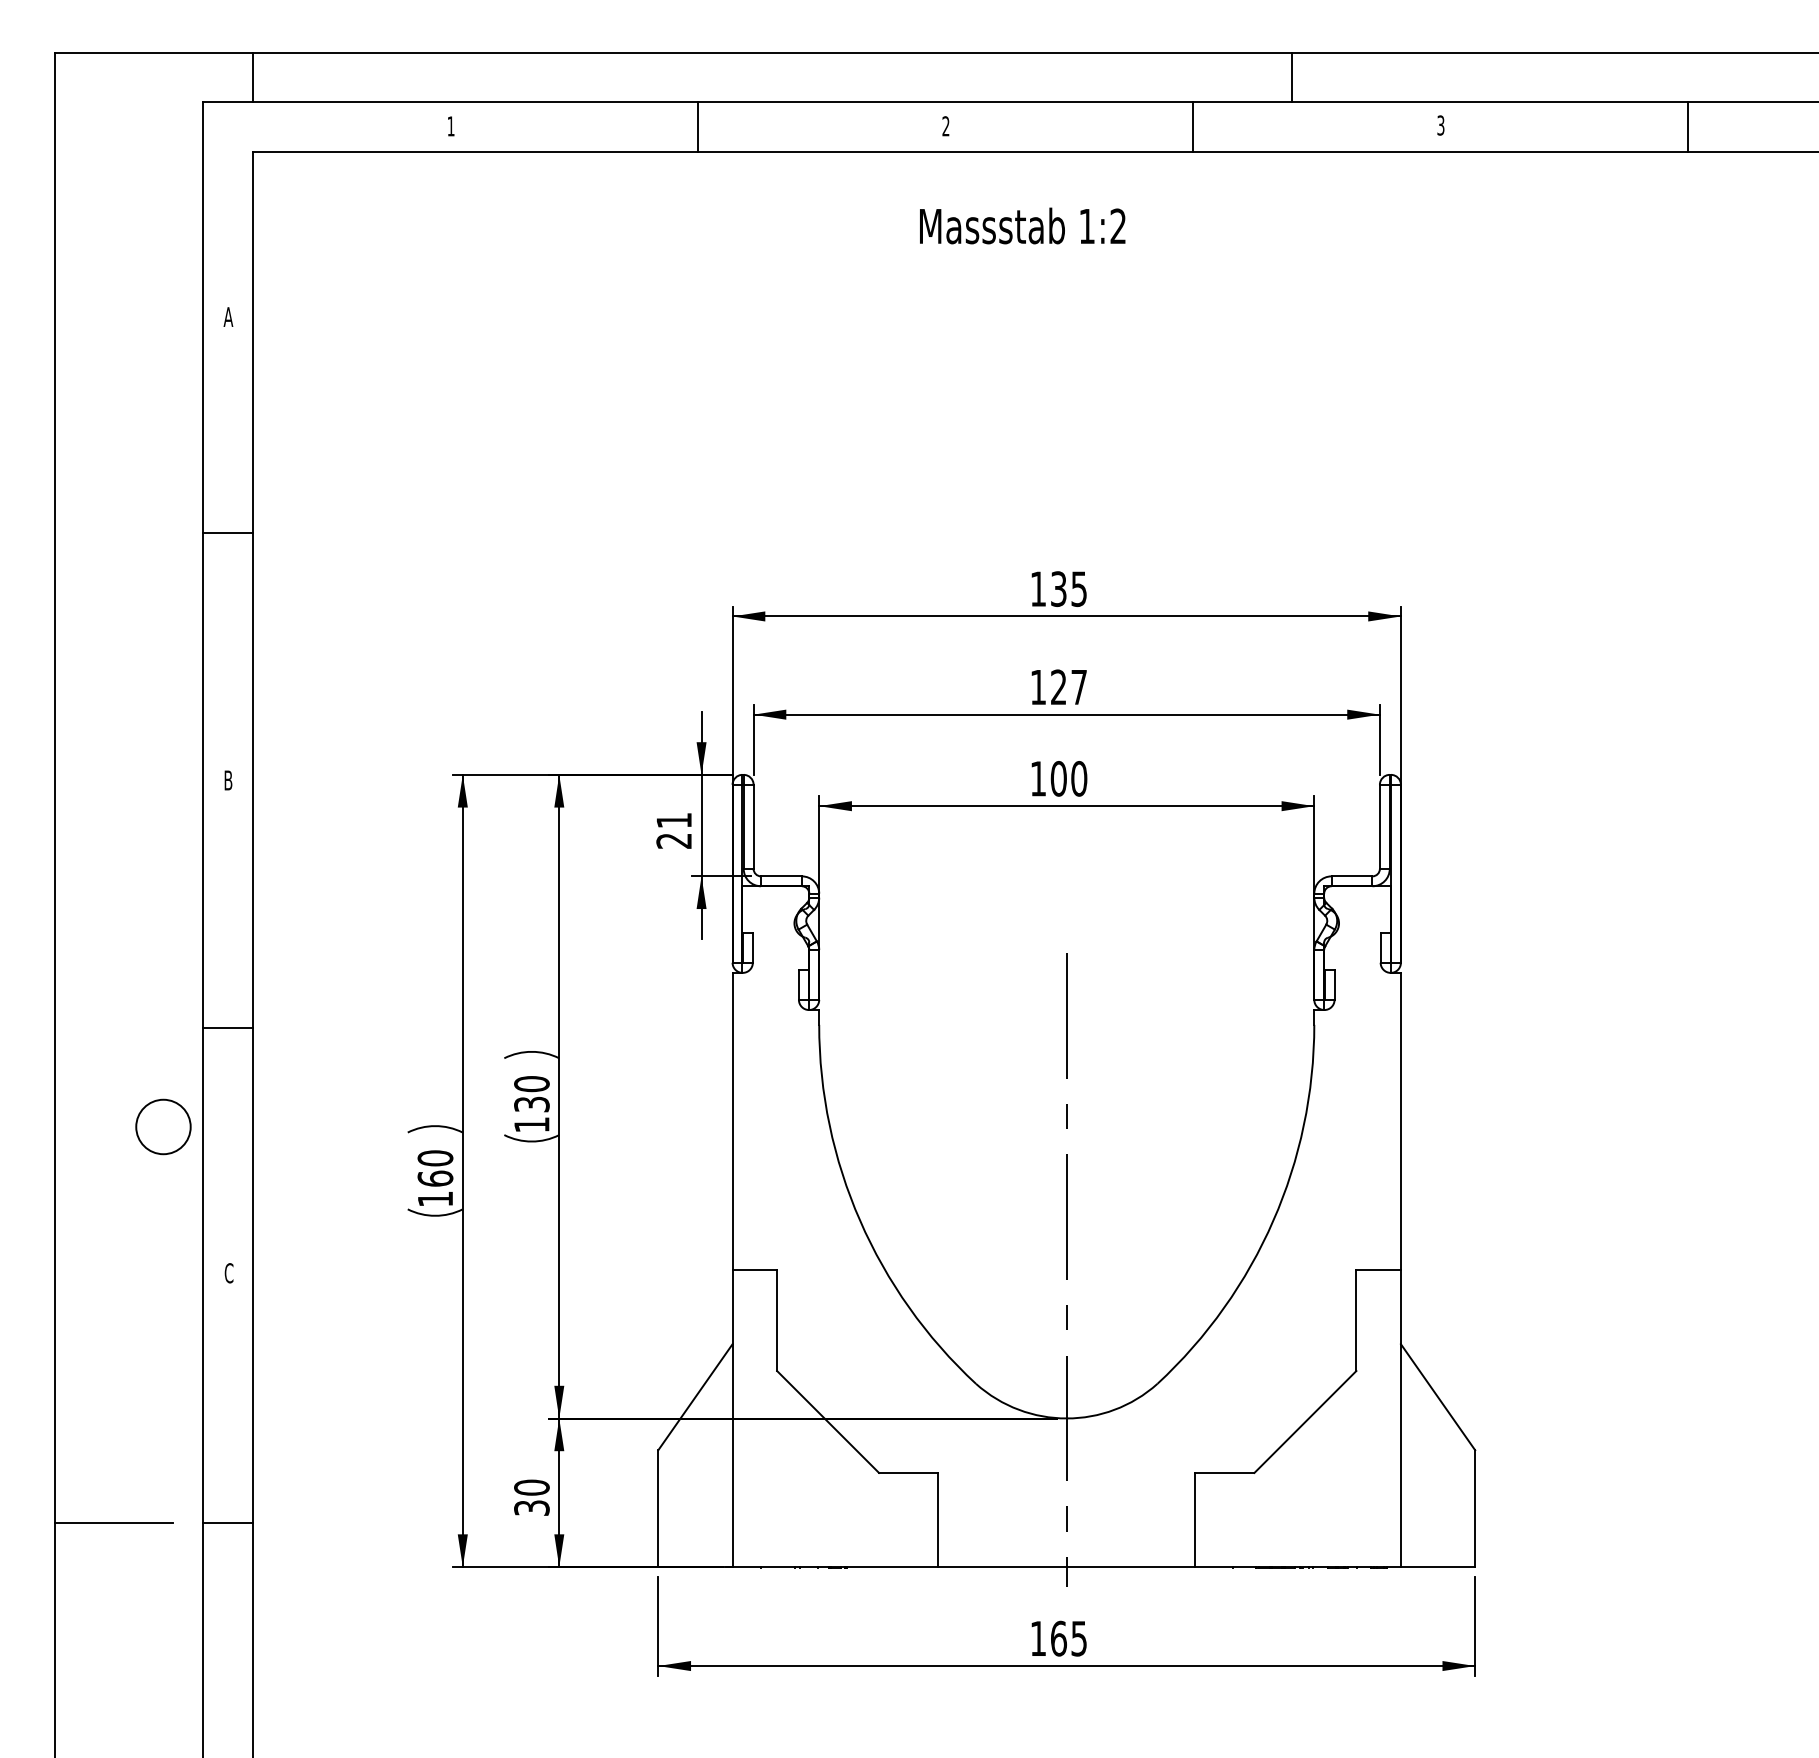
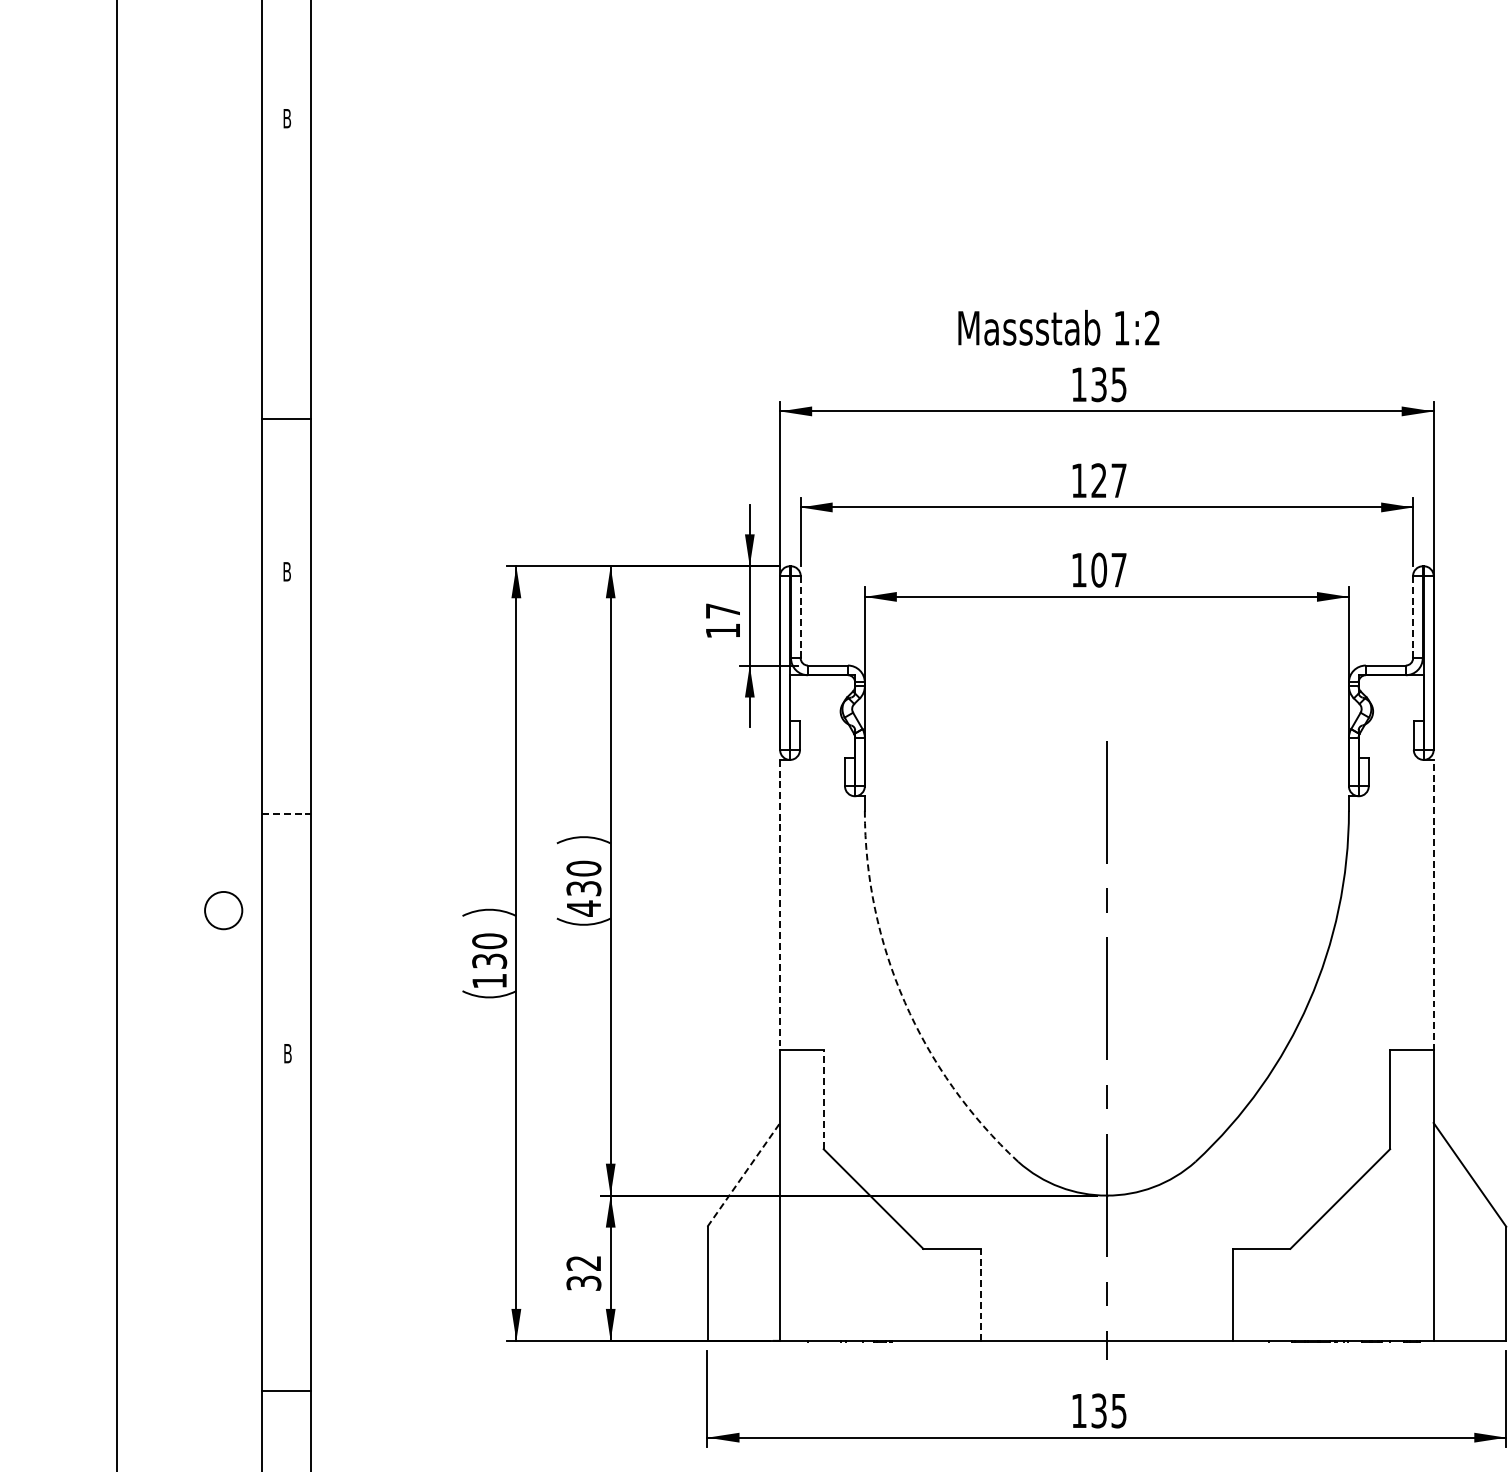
text: (1022, 225) -> (1058, 327), moved
text: (228, 316) -> (287, 118), A -> B
line: (227, 532) -> (286, 418), moved
text: (1079, 778) -> (1119, 569), 100 -> 107
line: (753, 826) -> (800, 616), solid -> dashed
line: (1379, 826) -> (1412, 616), solid -> dashed
text: (673, 830) -> (722, 620), 21 -> 17
line: (227, 1027) -> (286, 813), solid -> dashed
line: (732, 1121) -> (780, 905), solid -> dashed
line: (1400, 1121) -> (1433, 905), solid -> dashed
text: (531, 1124) -> (583, 908), 130 -> 430
circle: (163, 1126) -> (223, 910), size x0.7
text: (435, 1178) -> (489, 960), 160 -> 130
arc: (860, 1220) -> (905, 1002), solid -> dashed
text: (228, 1273) -> (287, 1053), C -> B
line: (777, 1320) -> (824, 1099), solid -> dashed
line: (695, 1397) -> (743, 1175), solid -> dashed
text: (531, 1487) -> (583, 1263), 30 -> 32
line: (938, 1519) -> (981, 1294), solid -> dashed
line: (113, 1523) -> (174, 1298), removed
line: (227, 1523) -> (286, 1391), moved
text: (1058, 1638) -> (1098, 1410), 165 -> 135

